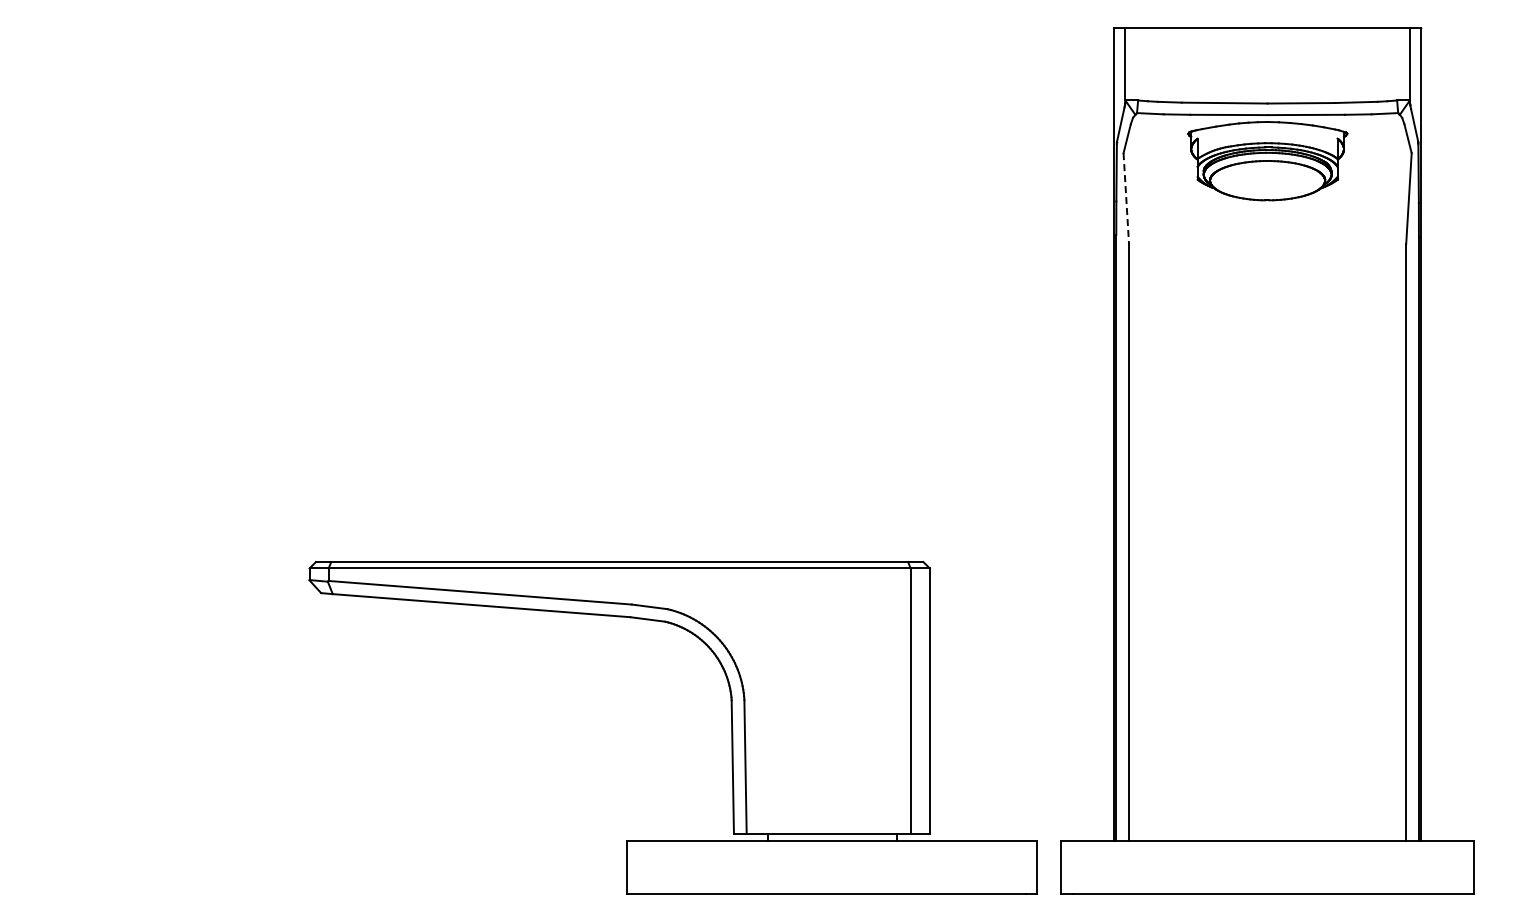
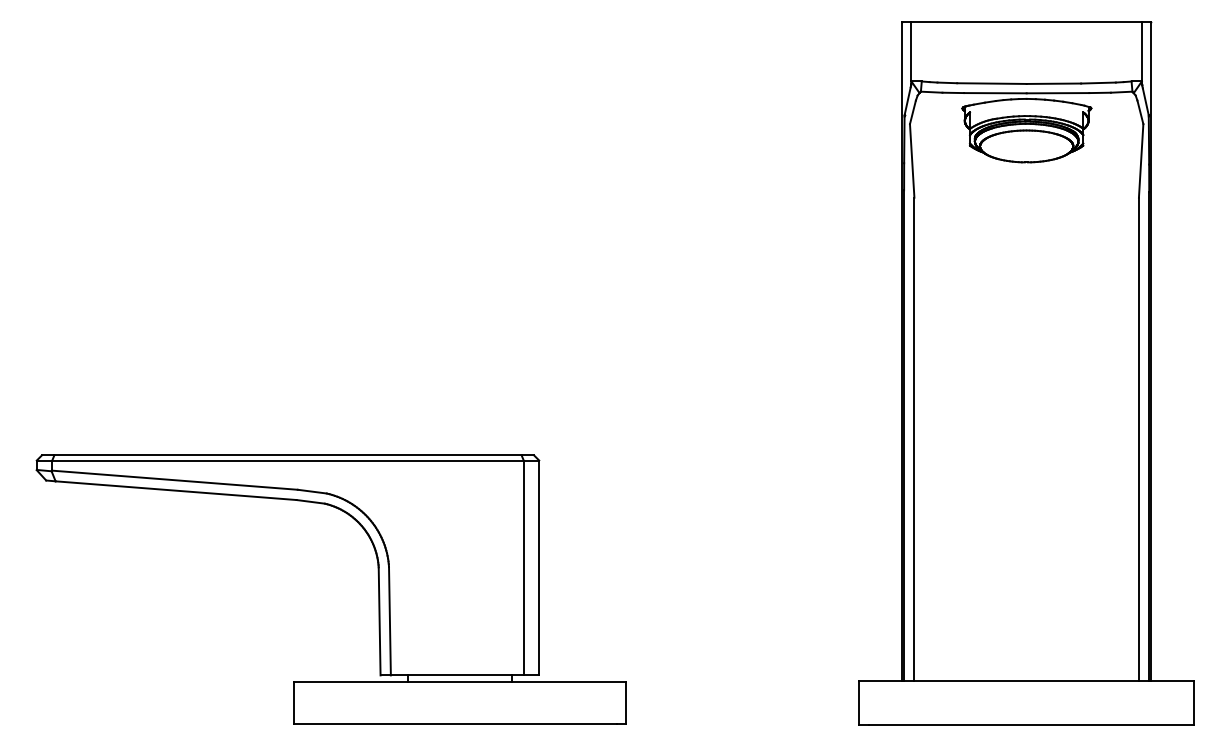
line: (1126, 199) -> (912, 161), dashed -> solid
part: (731, 727) -> (378, 589), moved

